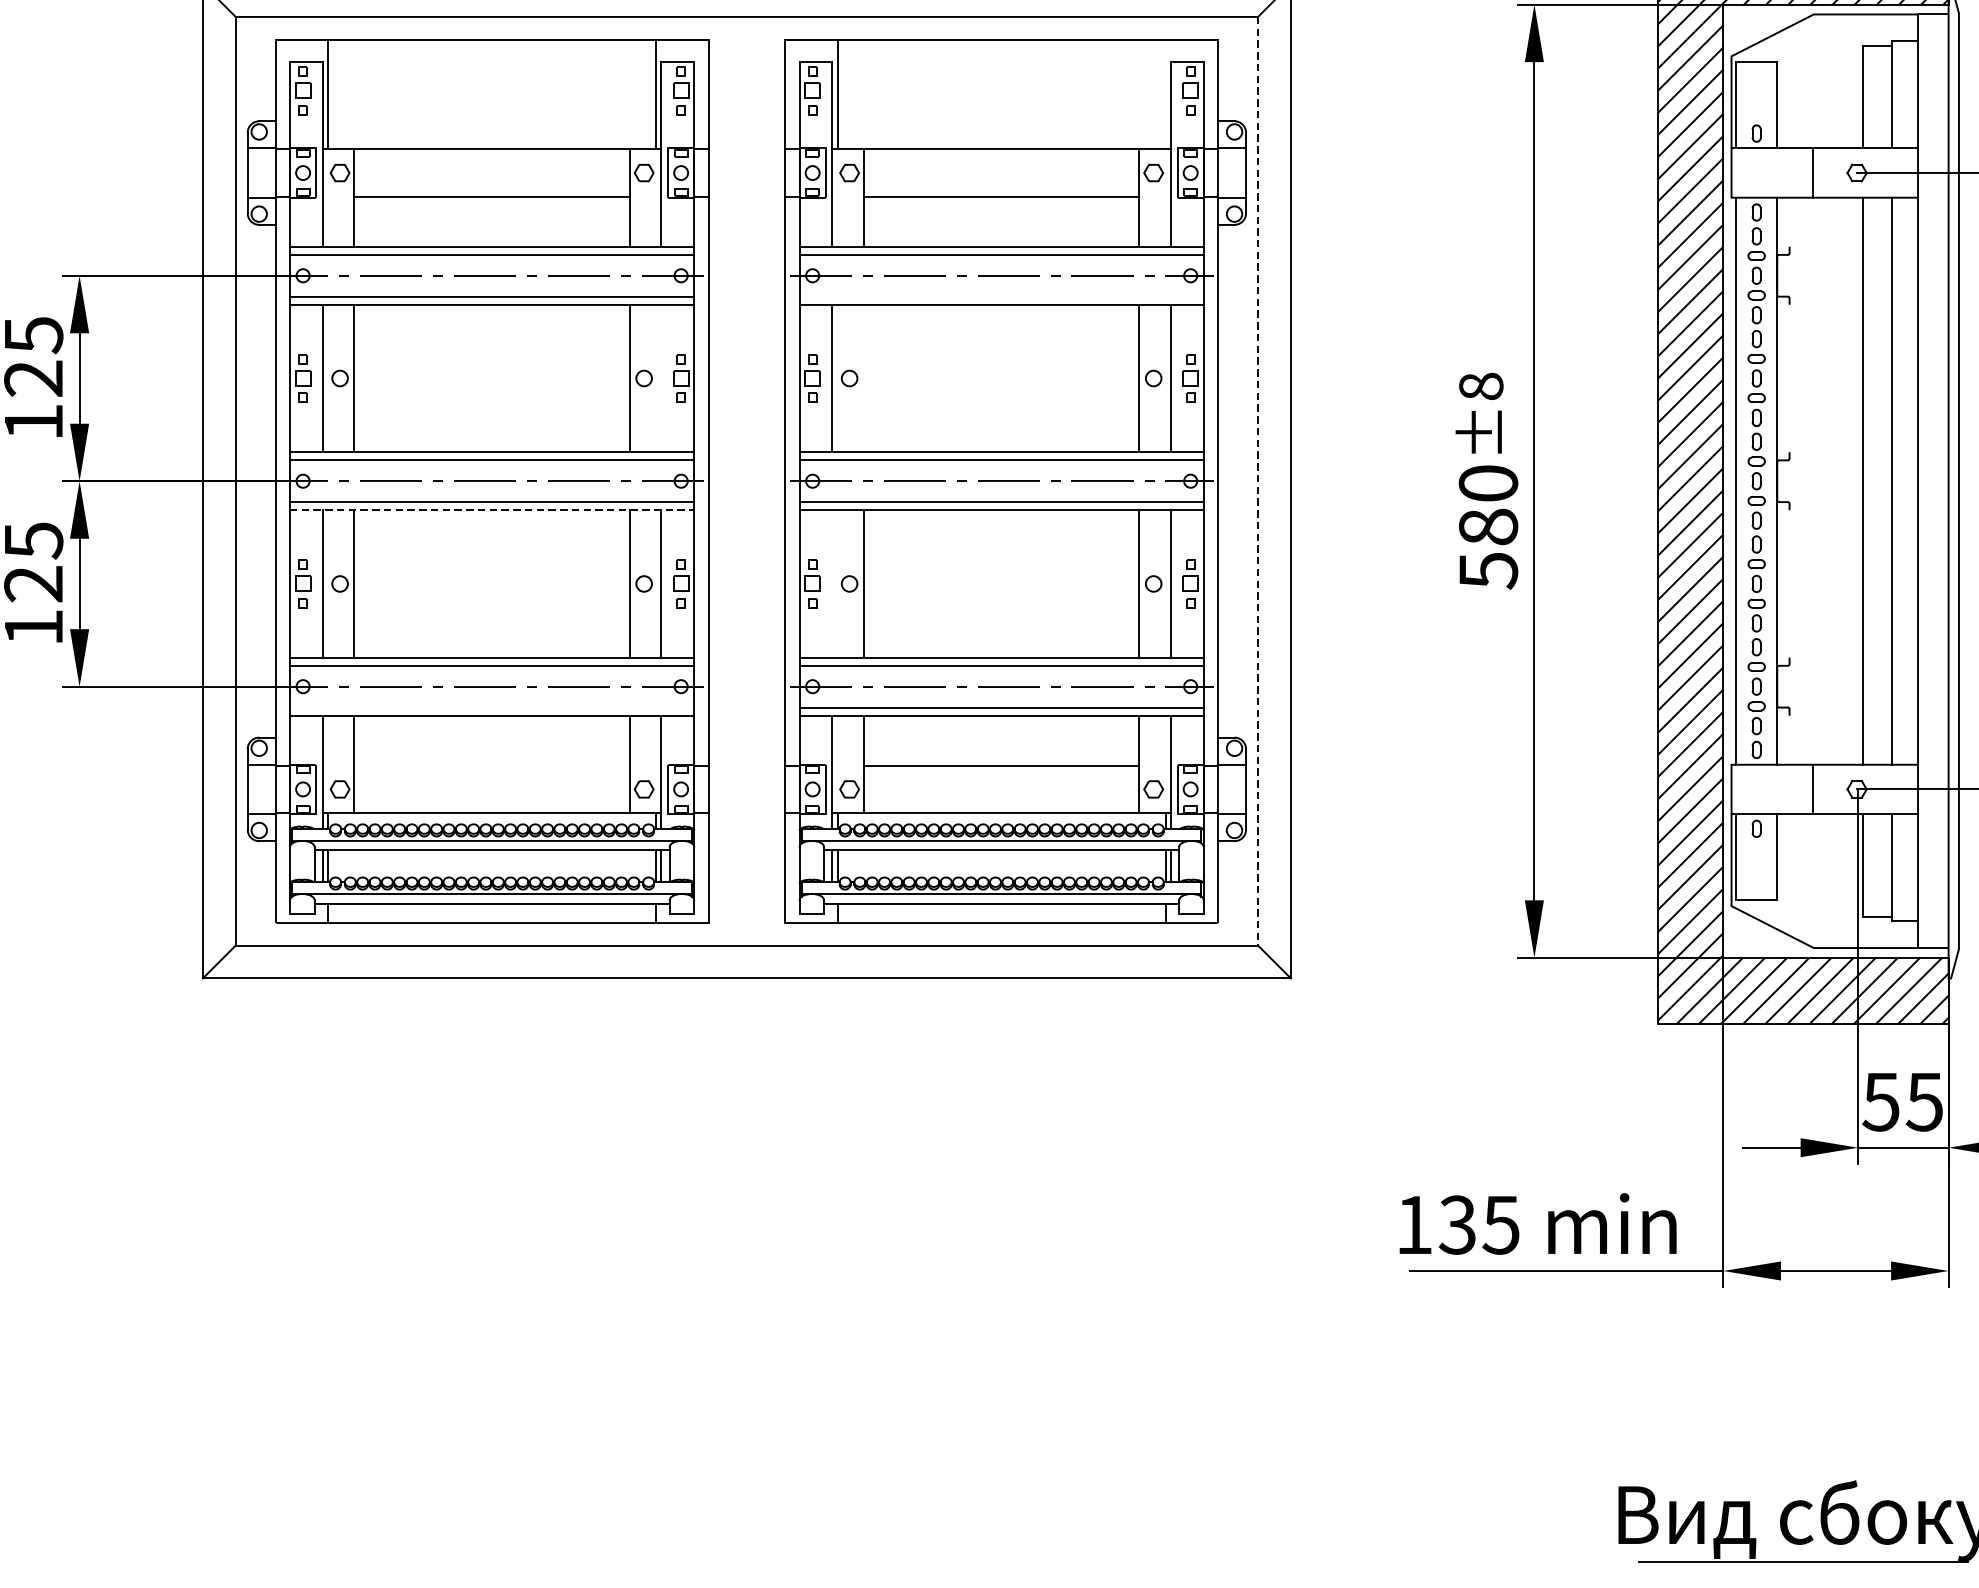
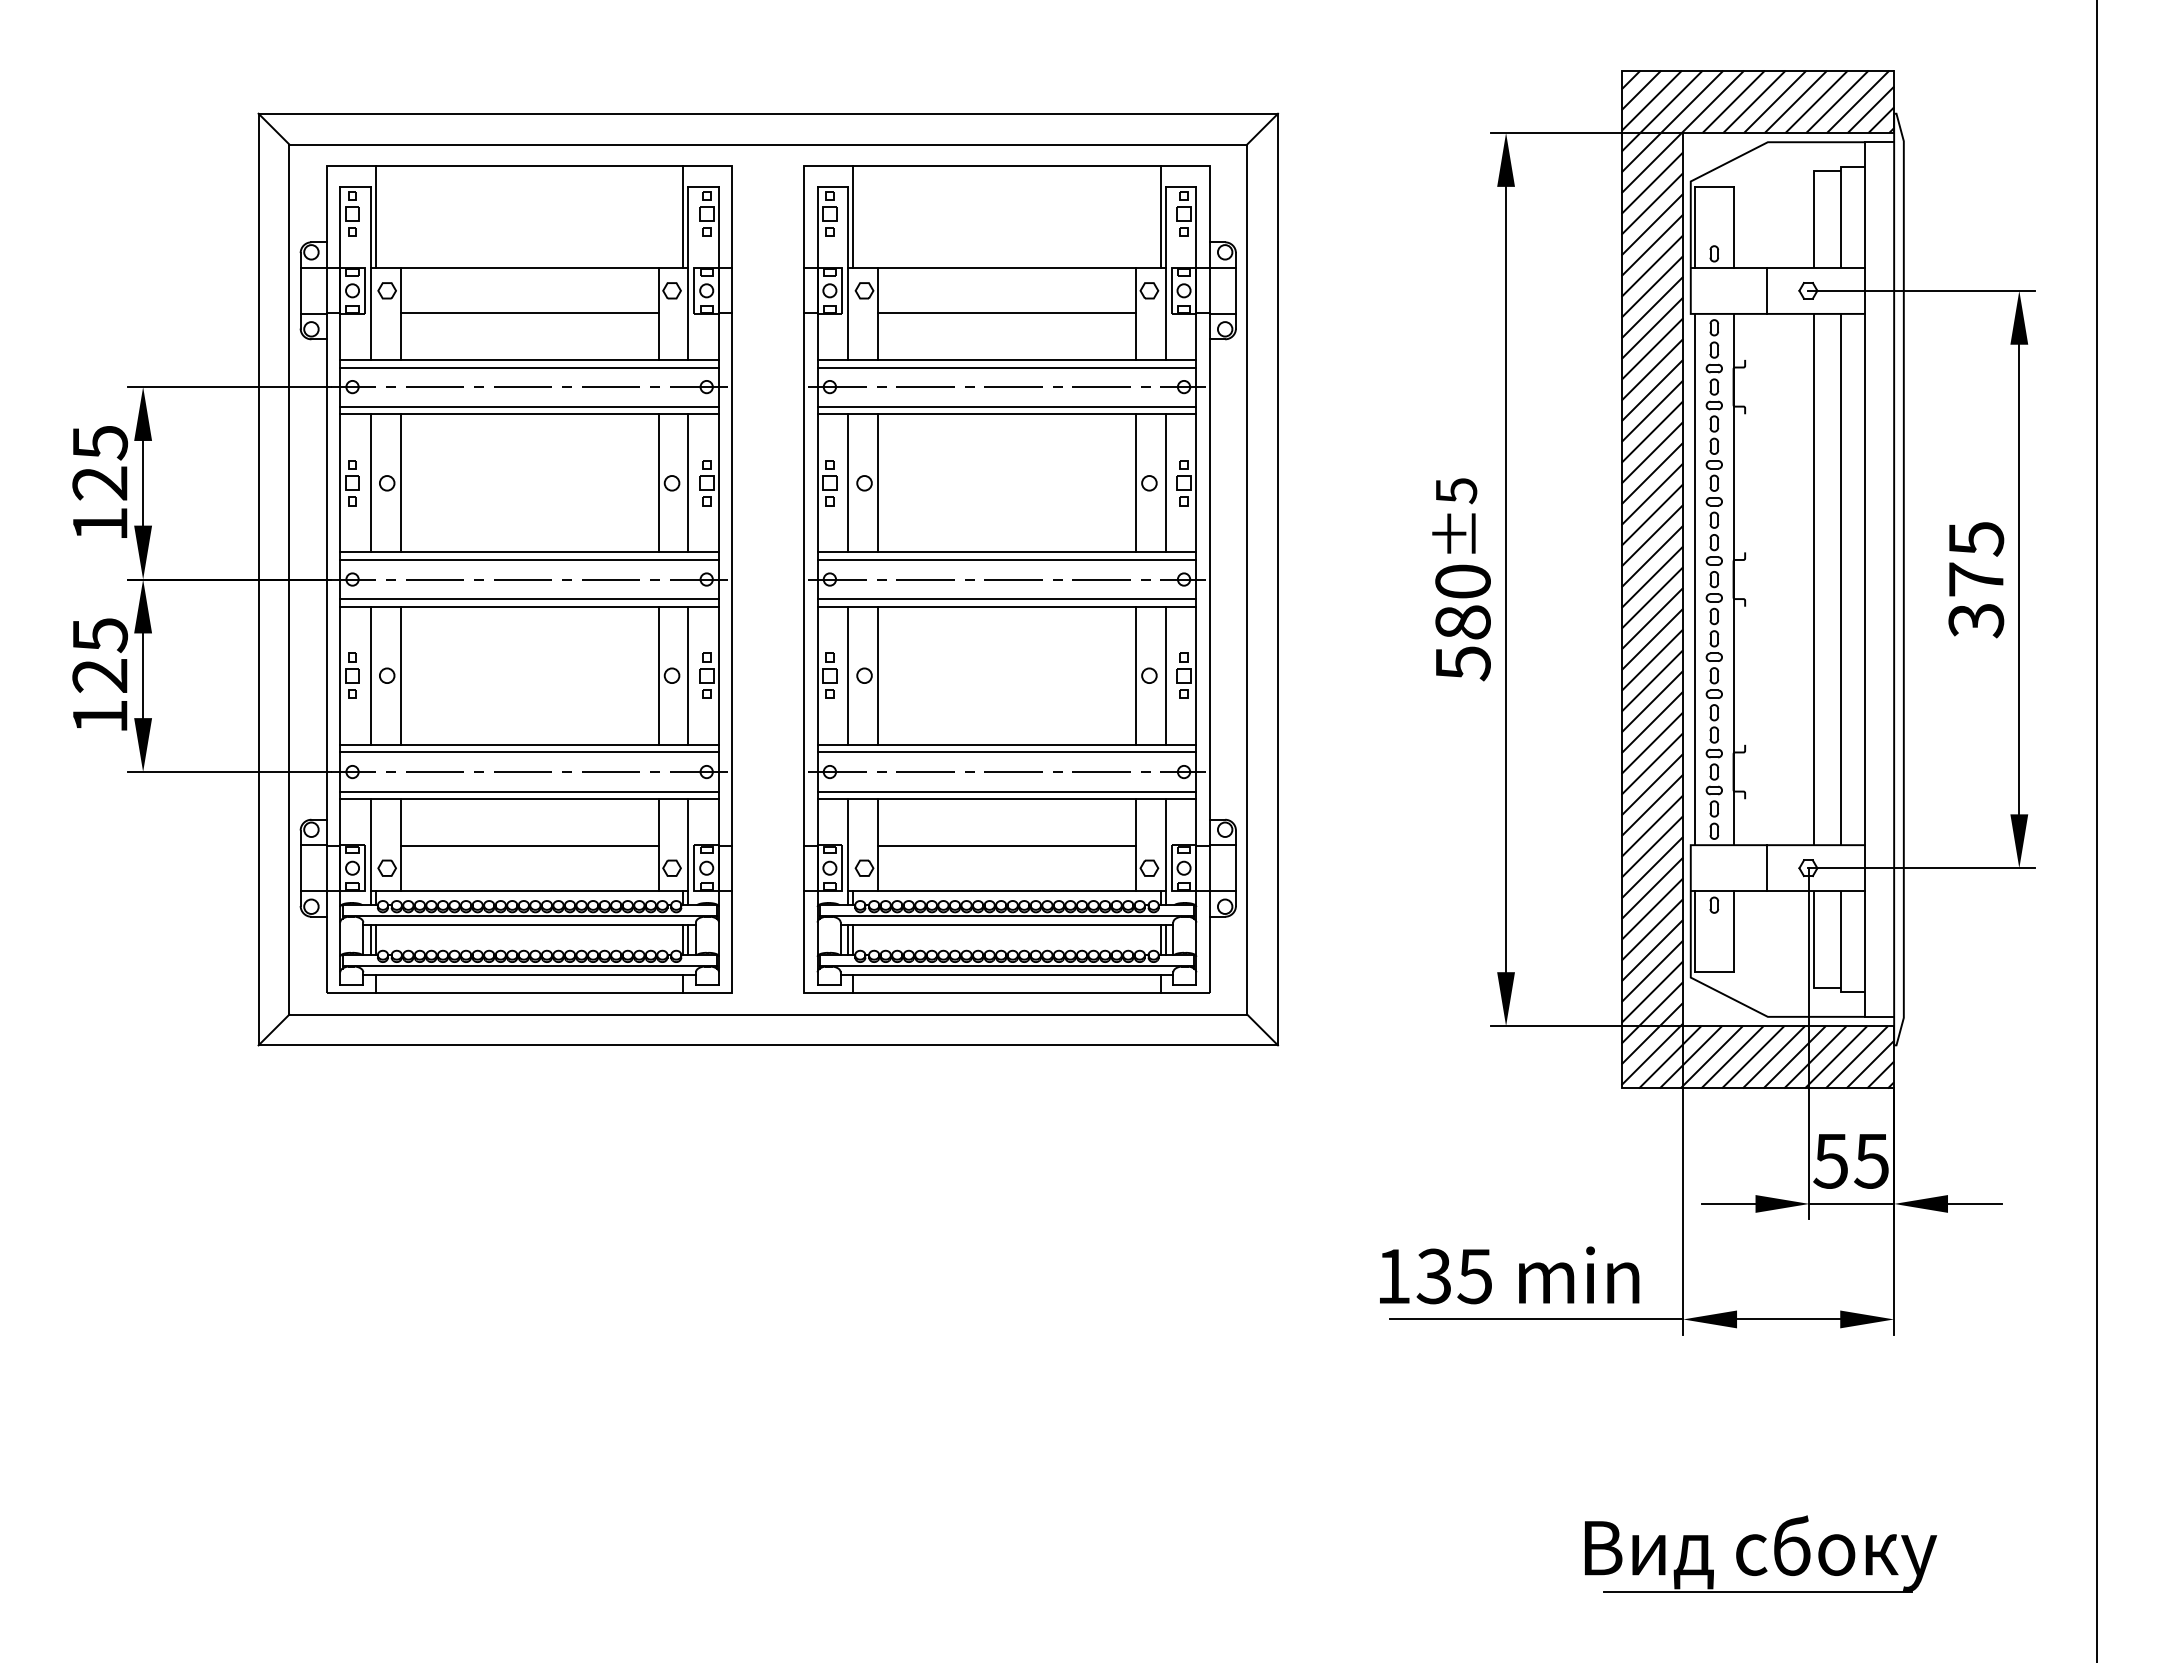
line: (1165, 93) -> (1160, 216), added
line: (1001, 296) -> (1006, 406), added
line: (661, 378) -> (688, 483), added
line: (863, 378) -> (877, 483), added
text: (1481, 387) -> (1456, 491), ±8 -> ±5
line: (1258, 482) -> (1247, 580), dashed -> solid
line: (493, 510) -> (530, 606), dashed -> solid
line: (832, 583) -> (848, 675), added
line: (491, 707) -> (529, 791), added
line: (491, 765) -> (529, 845), added

